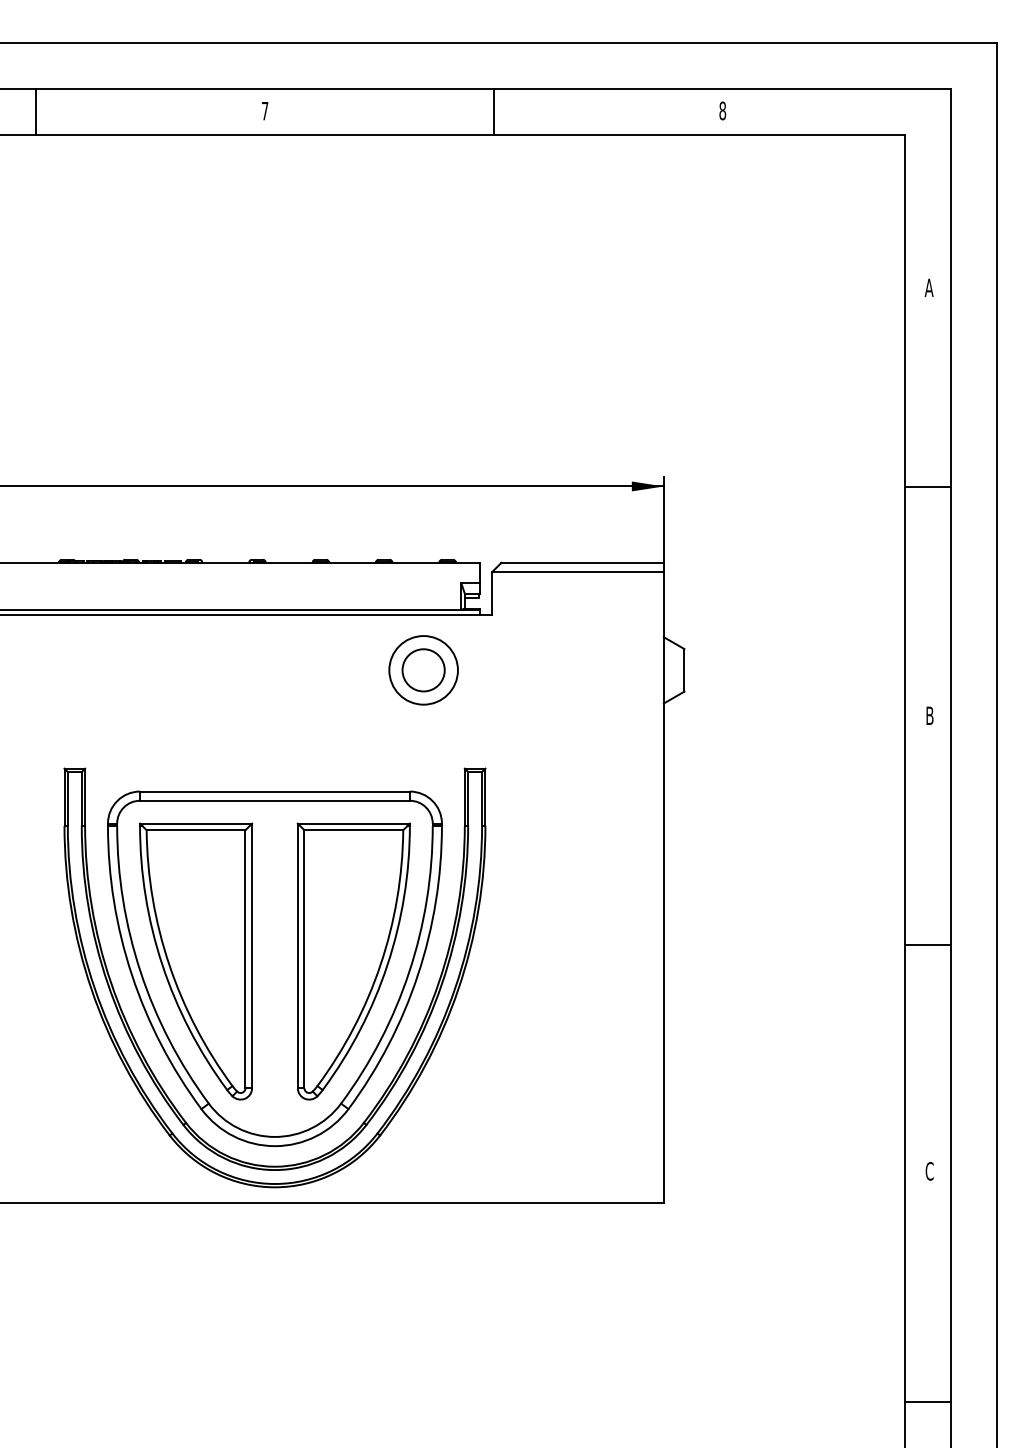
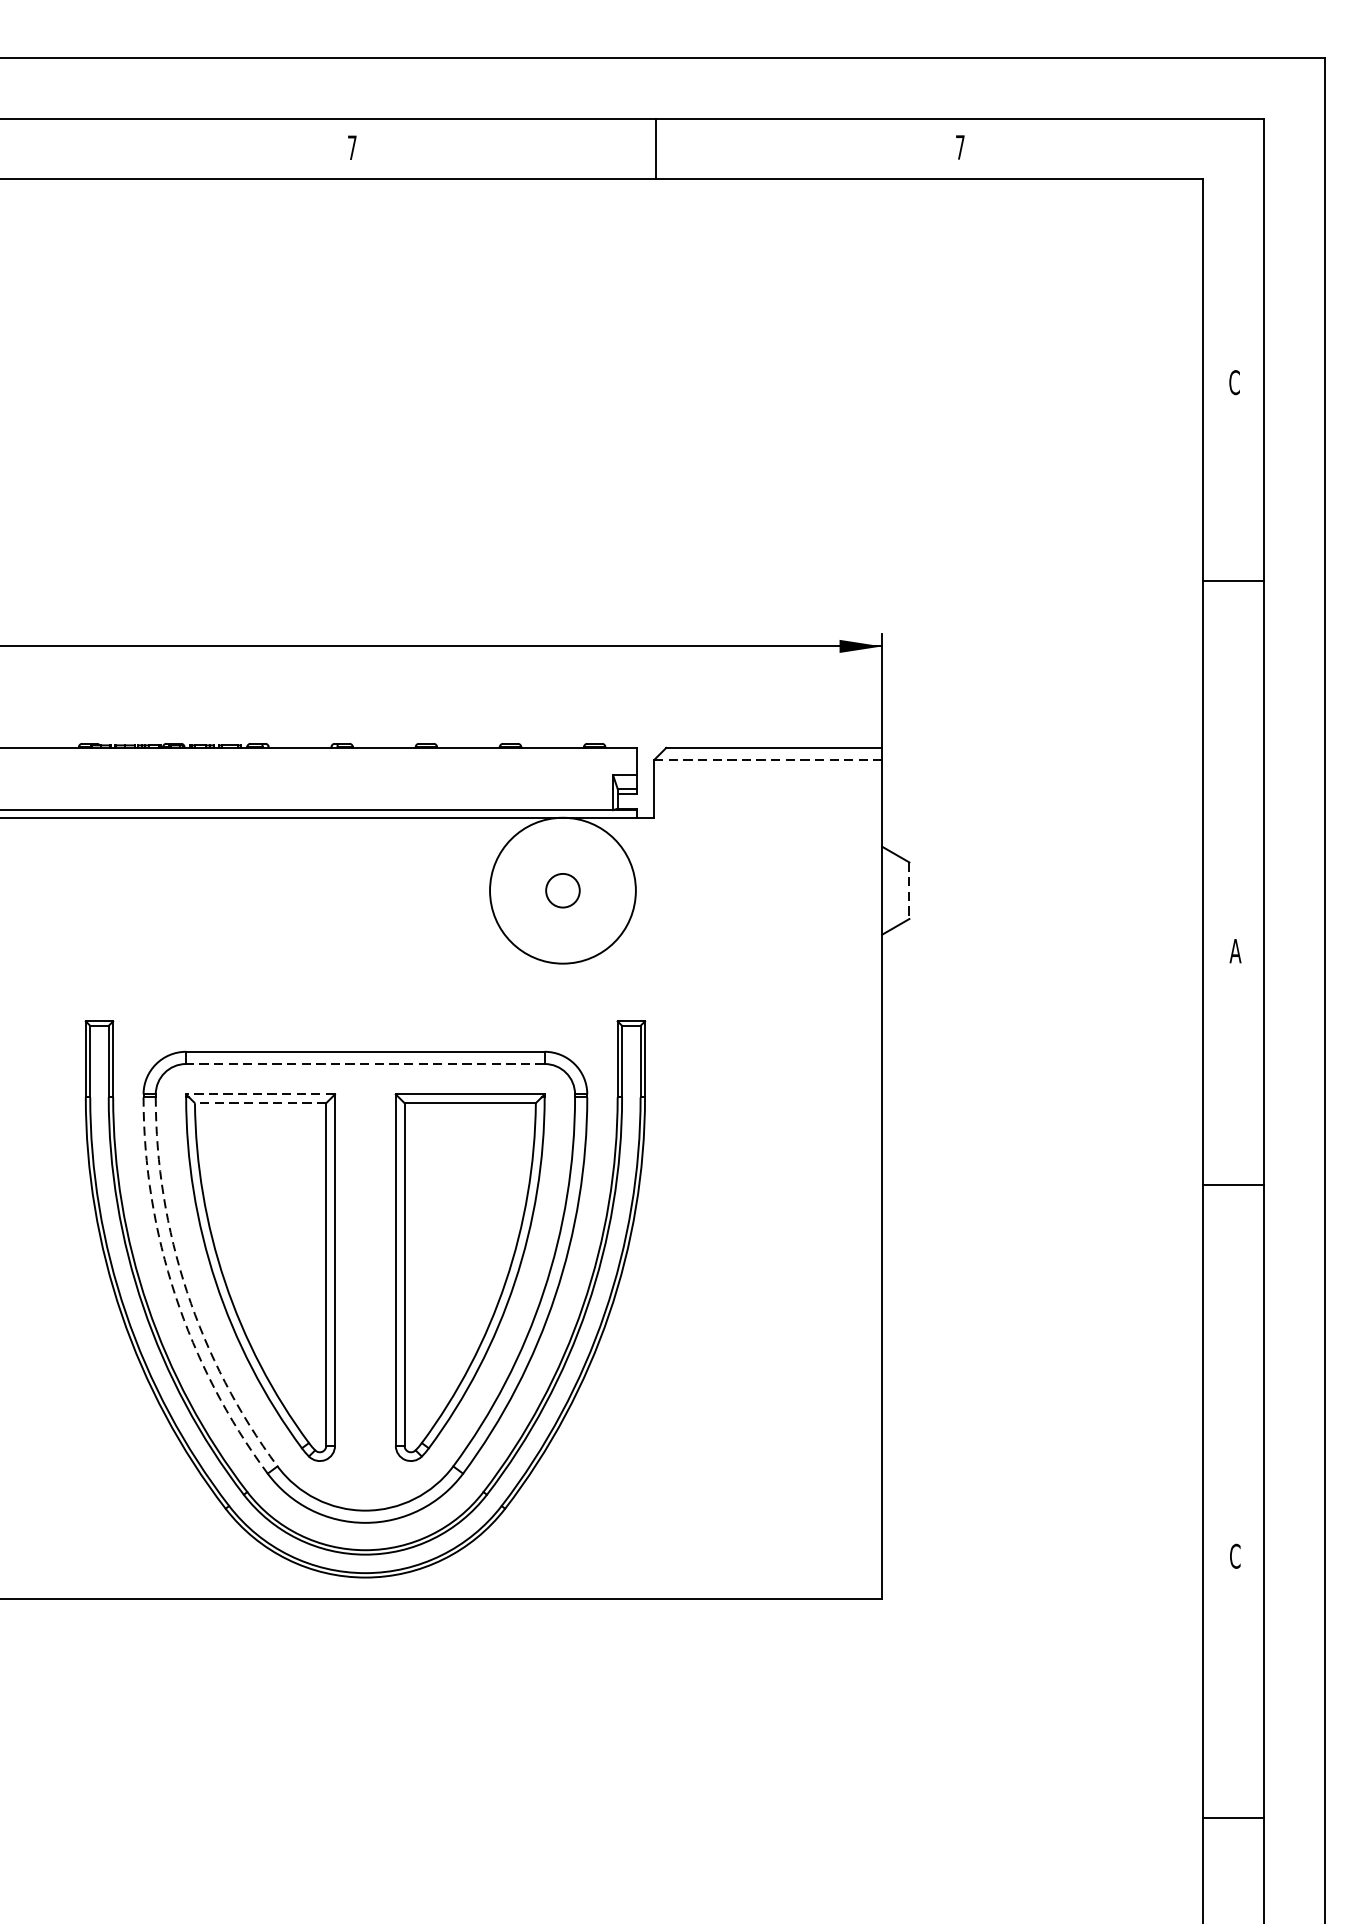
text: (722, 110) -> (960, 146), 8 -> 7
line: (36, 111) -> (48, 148), removed
text: (928, 287) -> (1233, 382), A -> C
line: (928, 487) -> (1233, 581), moved
line: (578, 572) -> (768, 760), solid -> dashed
circle: (423, 670) -> (562, 890), size x0.6
circle: (423, 670) -> (562, 890), size x1.6
line: (684, 670) -> (909, 890), solid -> dashed
text: (929, 715) -> (1235, 950), B -> A
line: (274, 800) -> (364, 1063), solid -> dashed
line: (195, 823) -> (259, 1094), solid -> dashed
line: (195, 830) -> (259, 1103), solid -> dashed
line: (928, 944) -> (1233, 1184), moved
arc: (140, 972) -> (186, 1292), solid -> dashed
arc: (131, 975) -> (174, 1296), solid -> dashed
line: (928, 1402) -> (1233, 1818), moved

